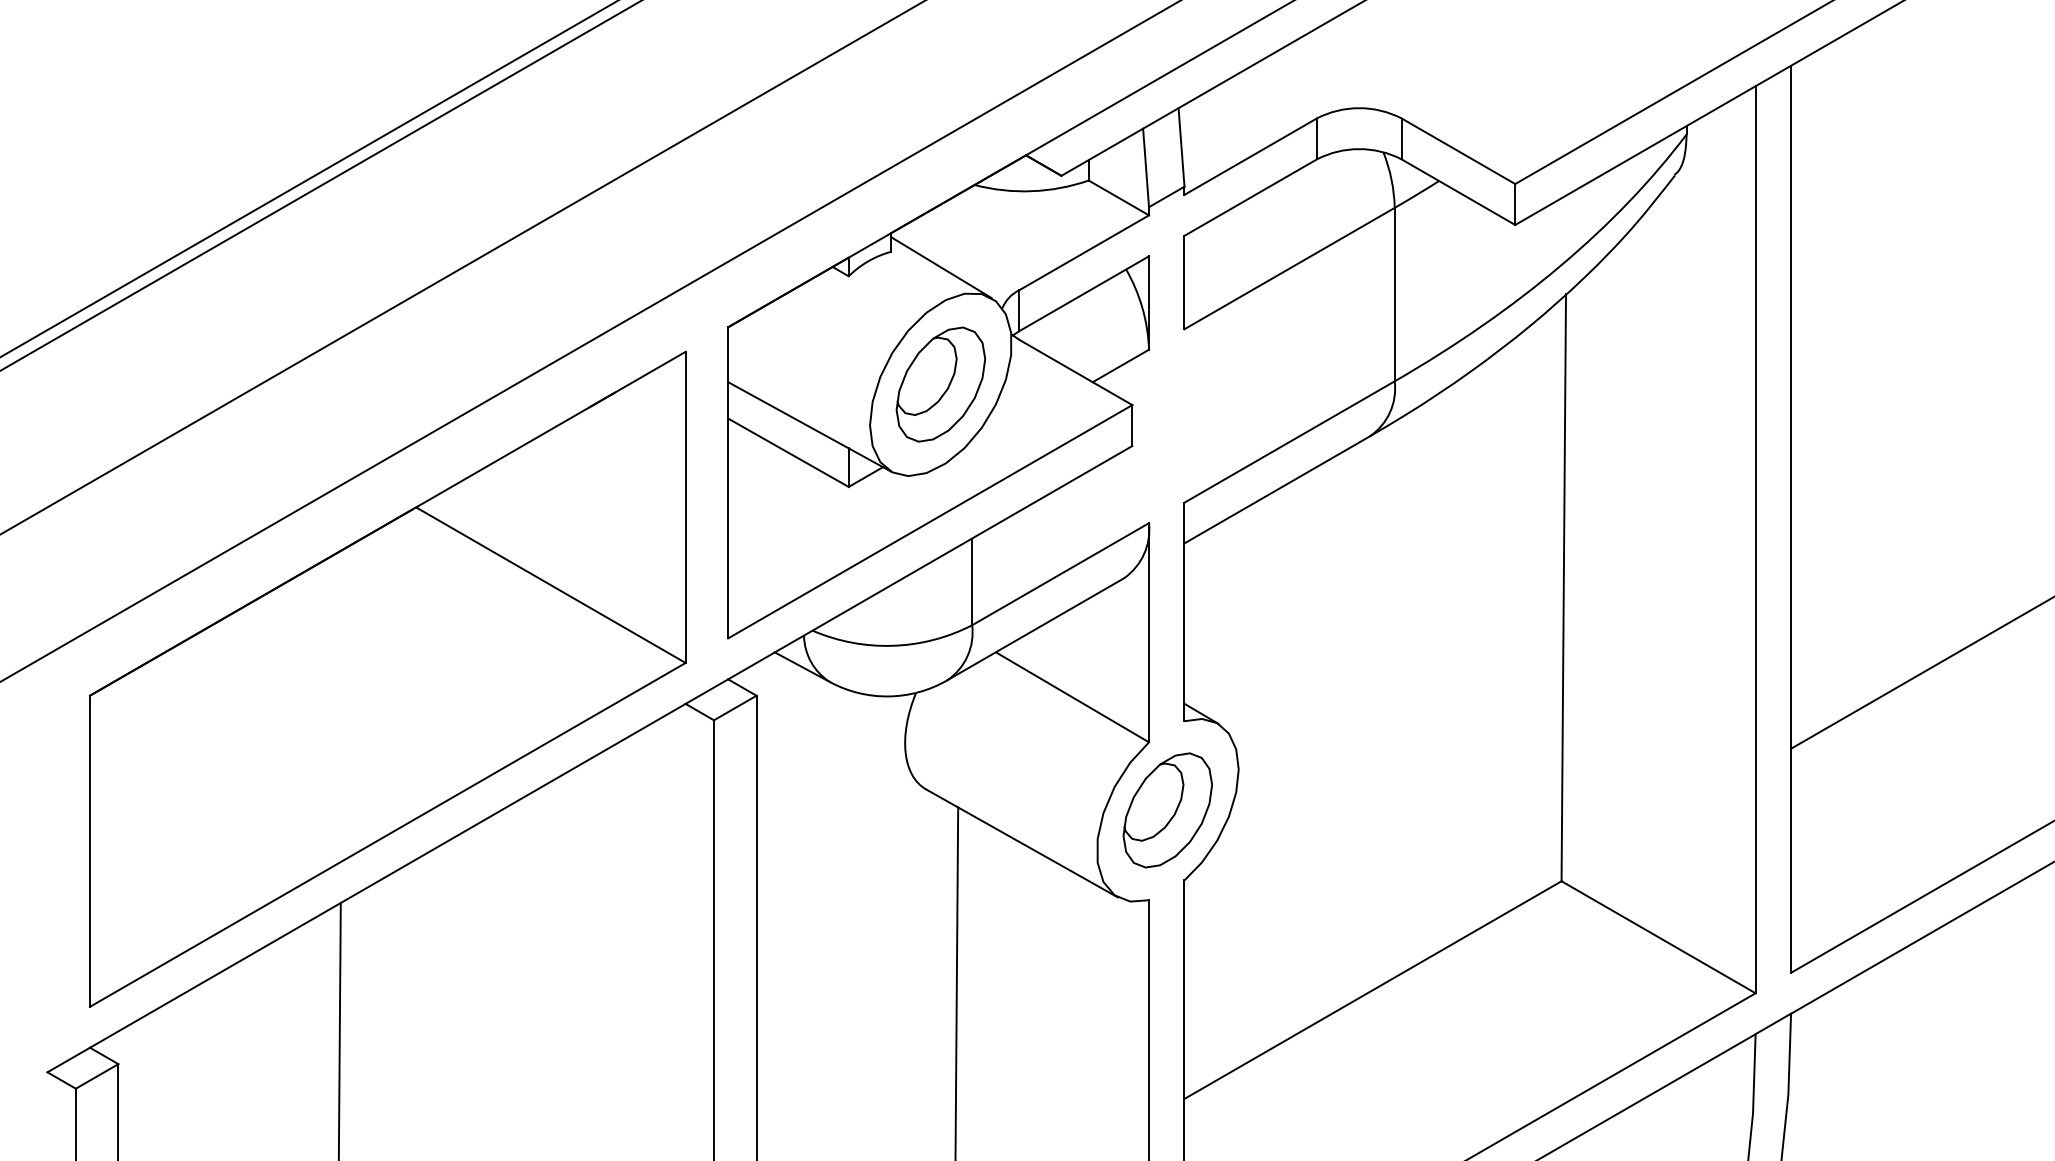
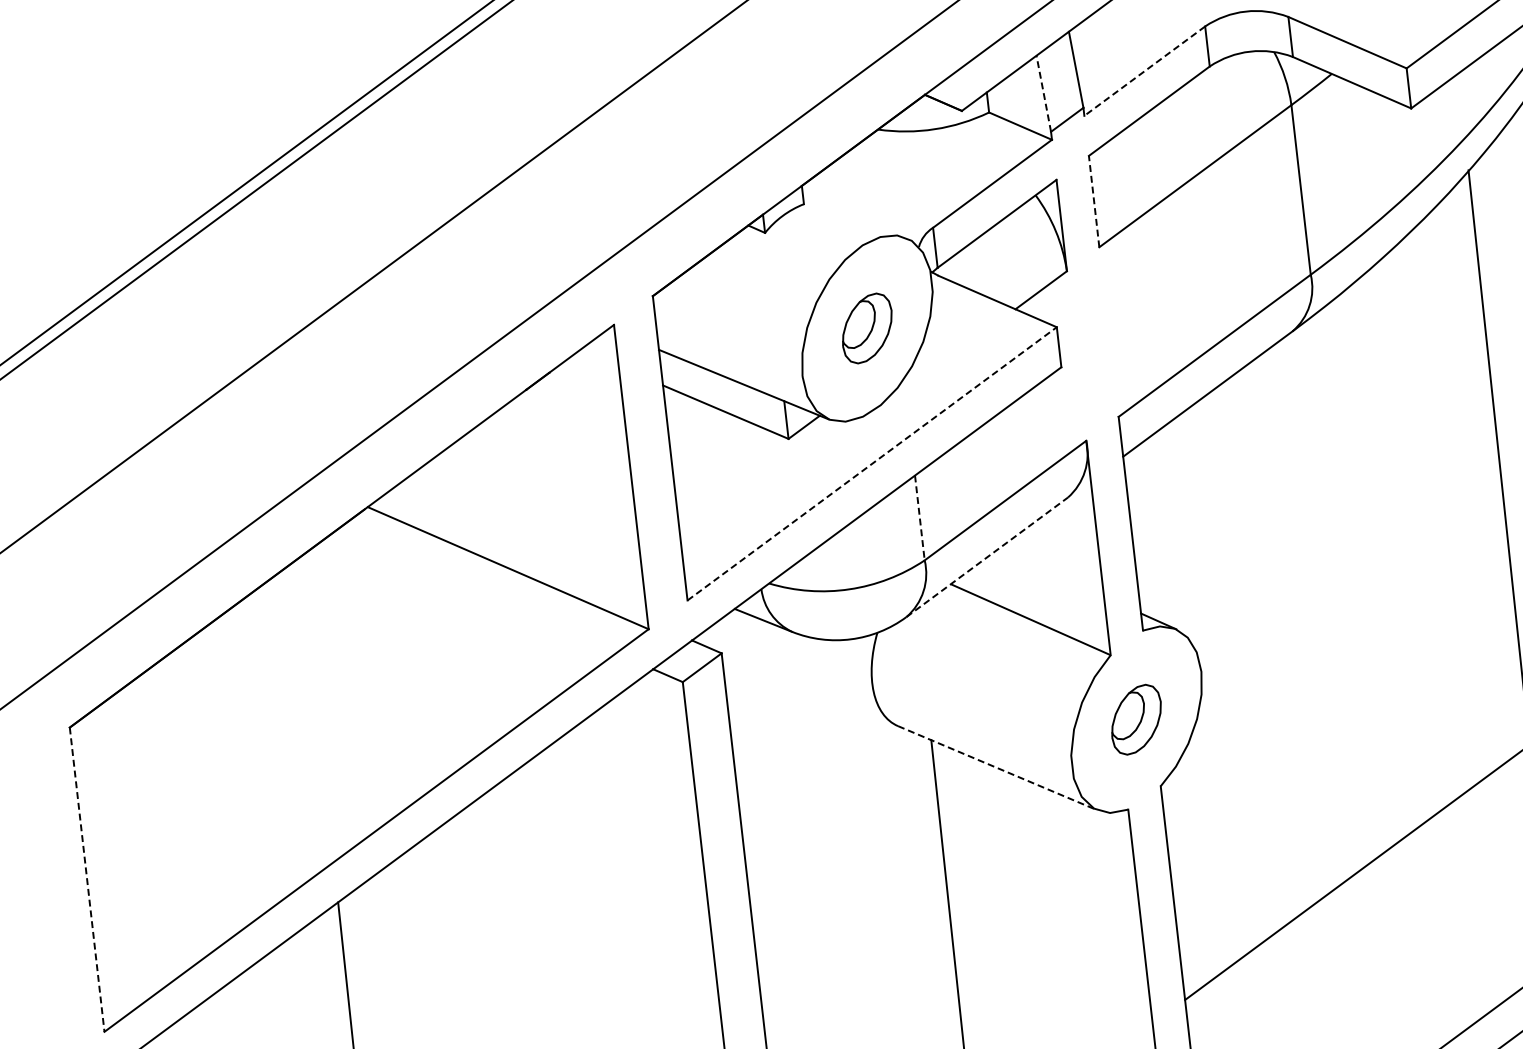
line: (1250, 156) -> (1144, 70), solid -> dashed
line: (1146, 167) -> (1044, 93), solid -> dashed
line: (941, 267) -> (854, 213), removed
line: (1184, 282) -> (1094, 201), solid -> dashed
part: (940, 384) -> (866, 328), size x0.6
line: (930, 521) -> (872, 463), solid -> dashed
line: (972, 582) -> (920, 518), solid -> dashed
line: (1036, 629) -> (988, 557), solid -> dashed
part: (1167, 810) -> (1136, 719), size x0.6
line: (1022, 843) -> (998, 768), solid -> dashed
line: (90, 851) -> (87, 879), solid -> dashed

